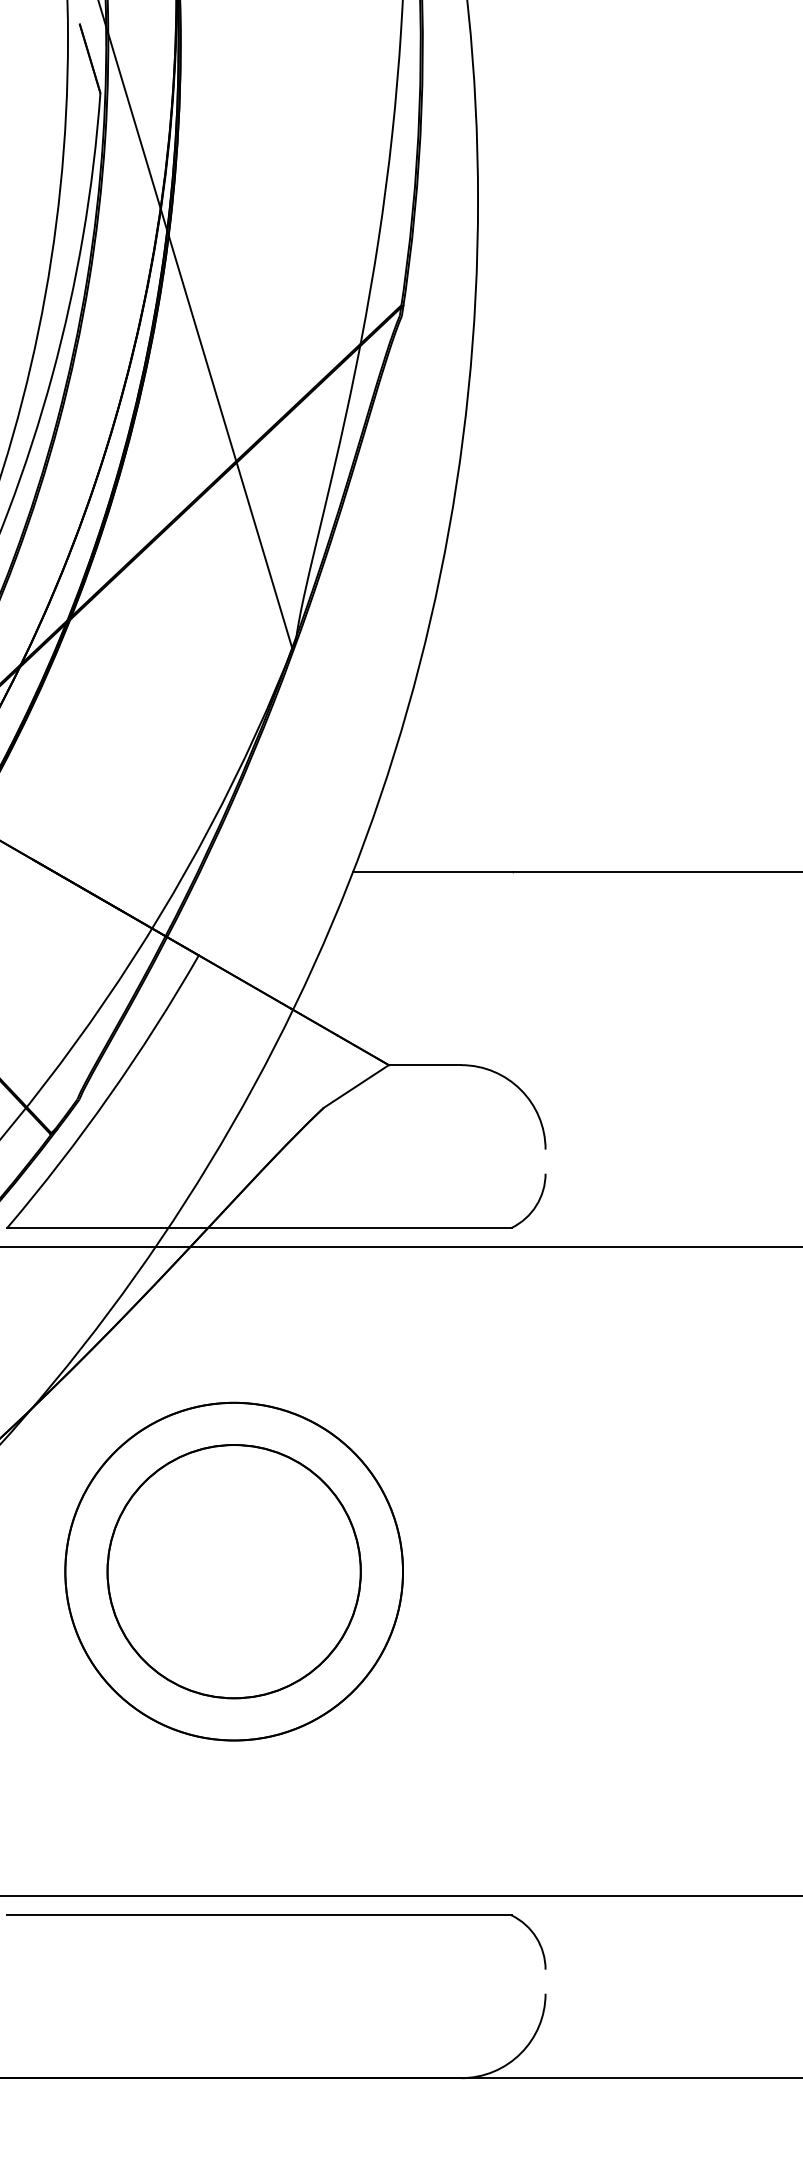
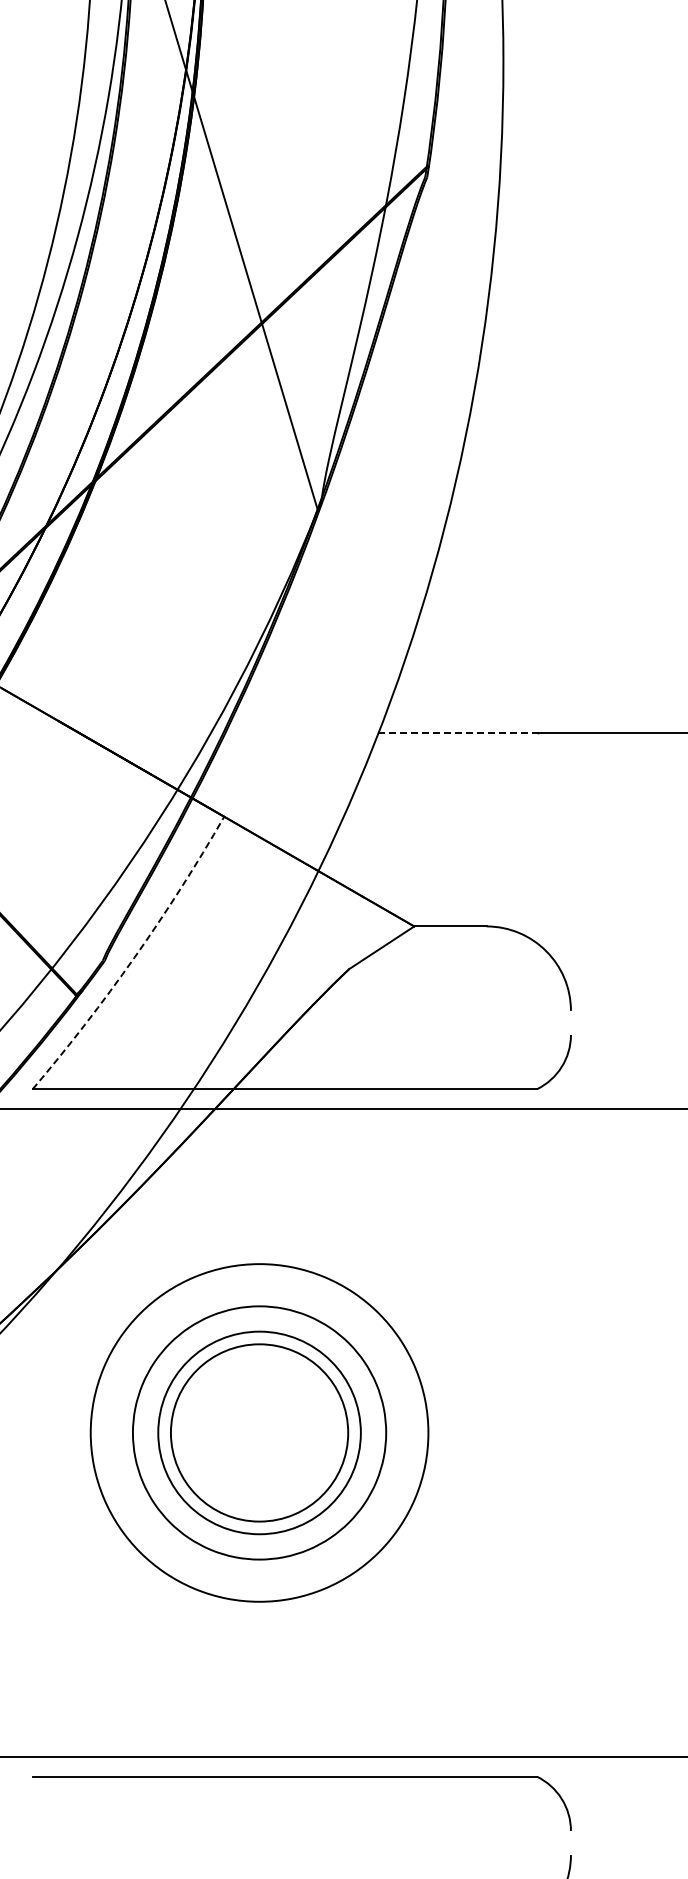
line: (432, 871) -> (457, 732), solid -> dashed
arc: (109, 1096) -> (134, 957), solid -> dashed
circle: (233, 1571) -> (258, 1432), size x0.7
circle: (234, 1571) -> (259, 1432), size x0.6

